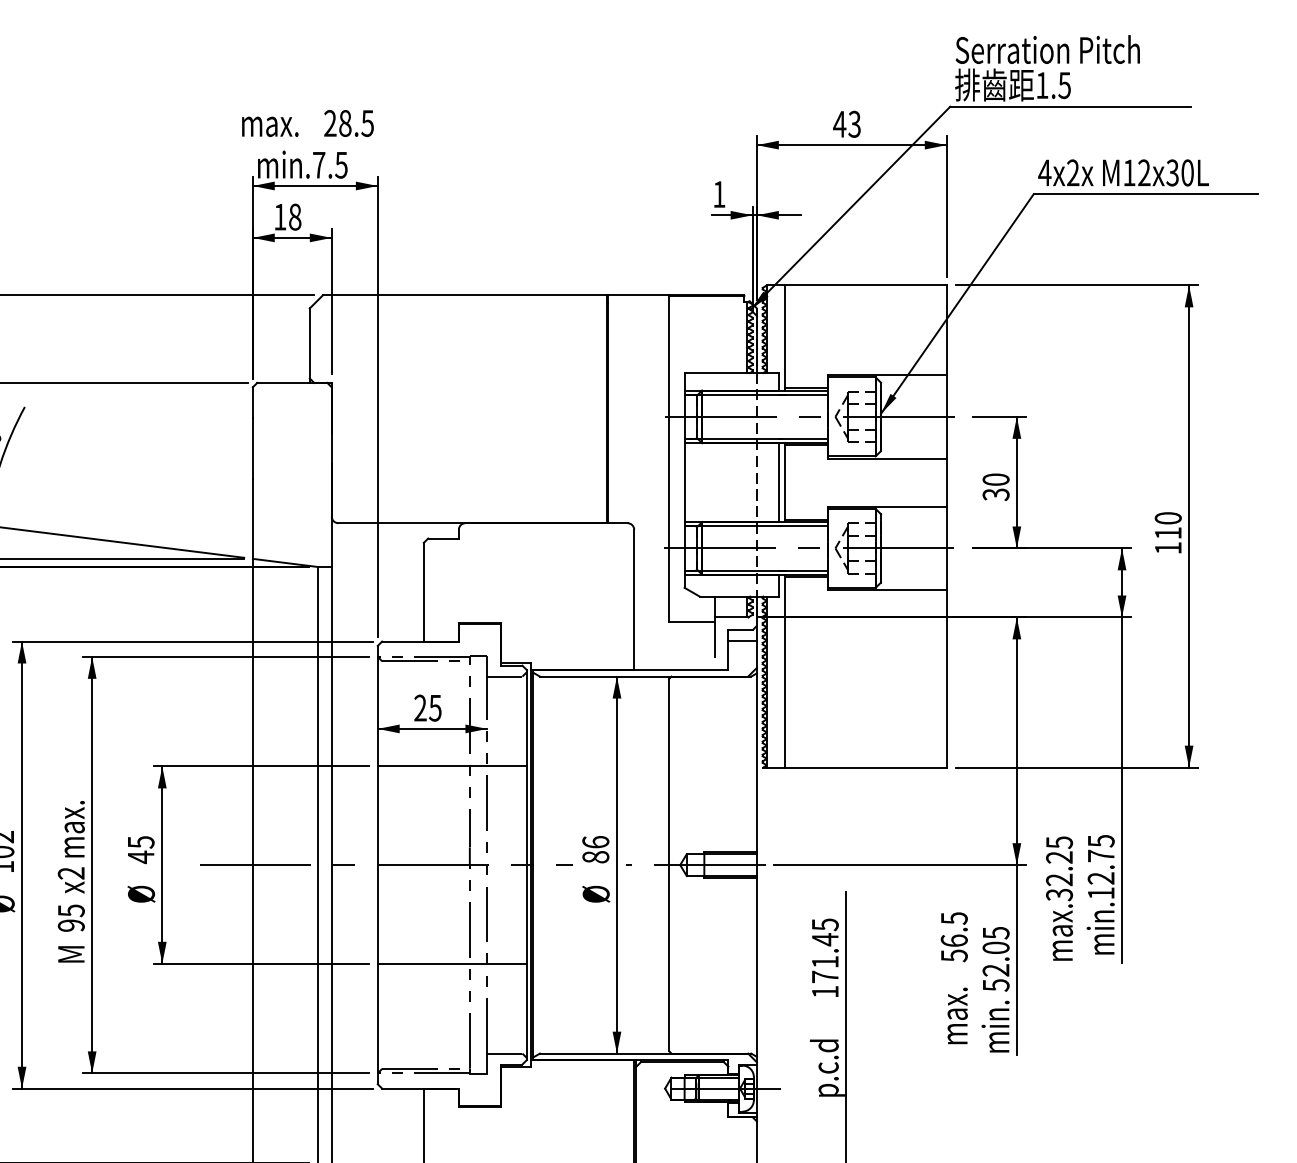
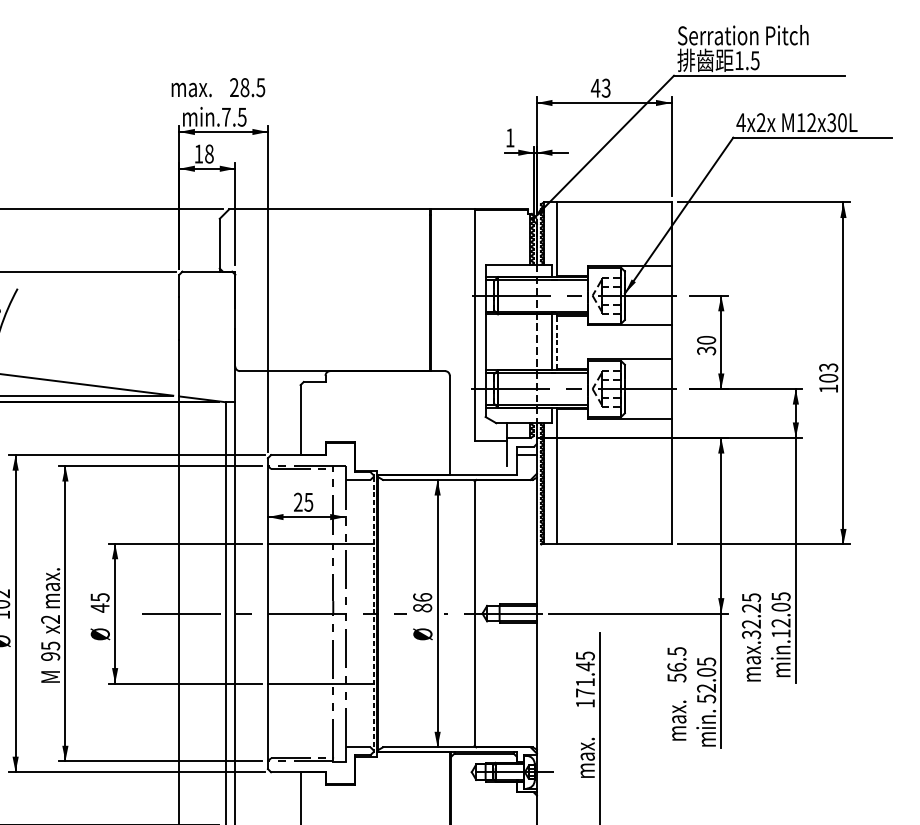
line: (784, 482) -> (556, 342), solid -> dashed
text: (1167, 525) -> (828, 372), 110 -> 103
text: (1100, 855) -> (780, 606), min.12.75 -> min.12.05
line: (526, 865) -> (373, 613), solid -> dashed
text: (827, 1067) -> (586, 757), p.c.d -> max.

